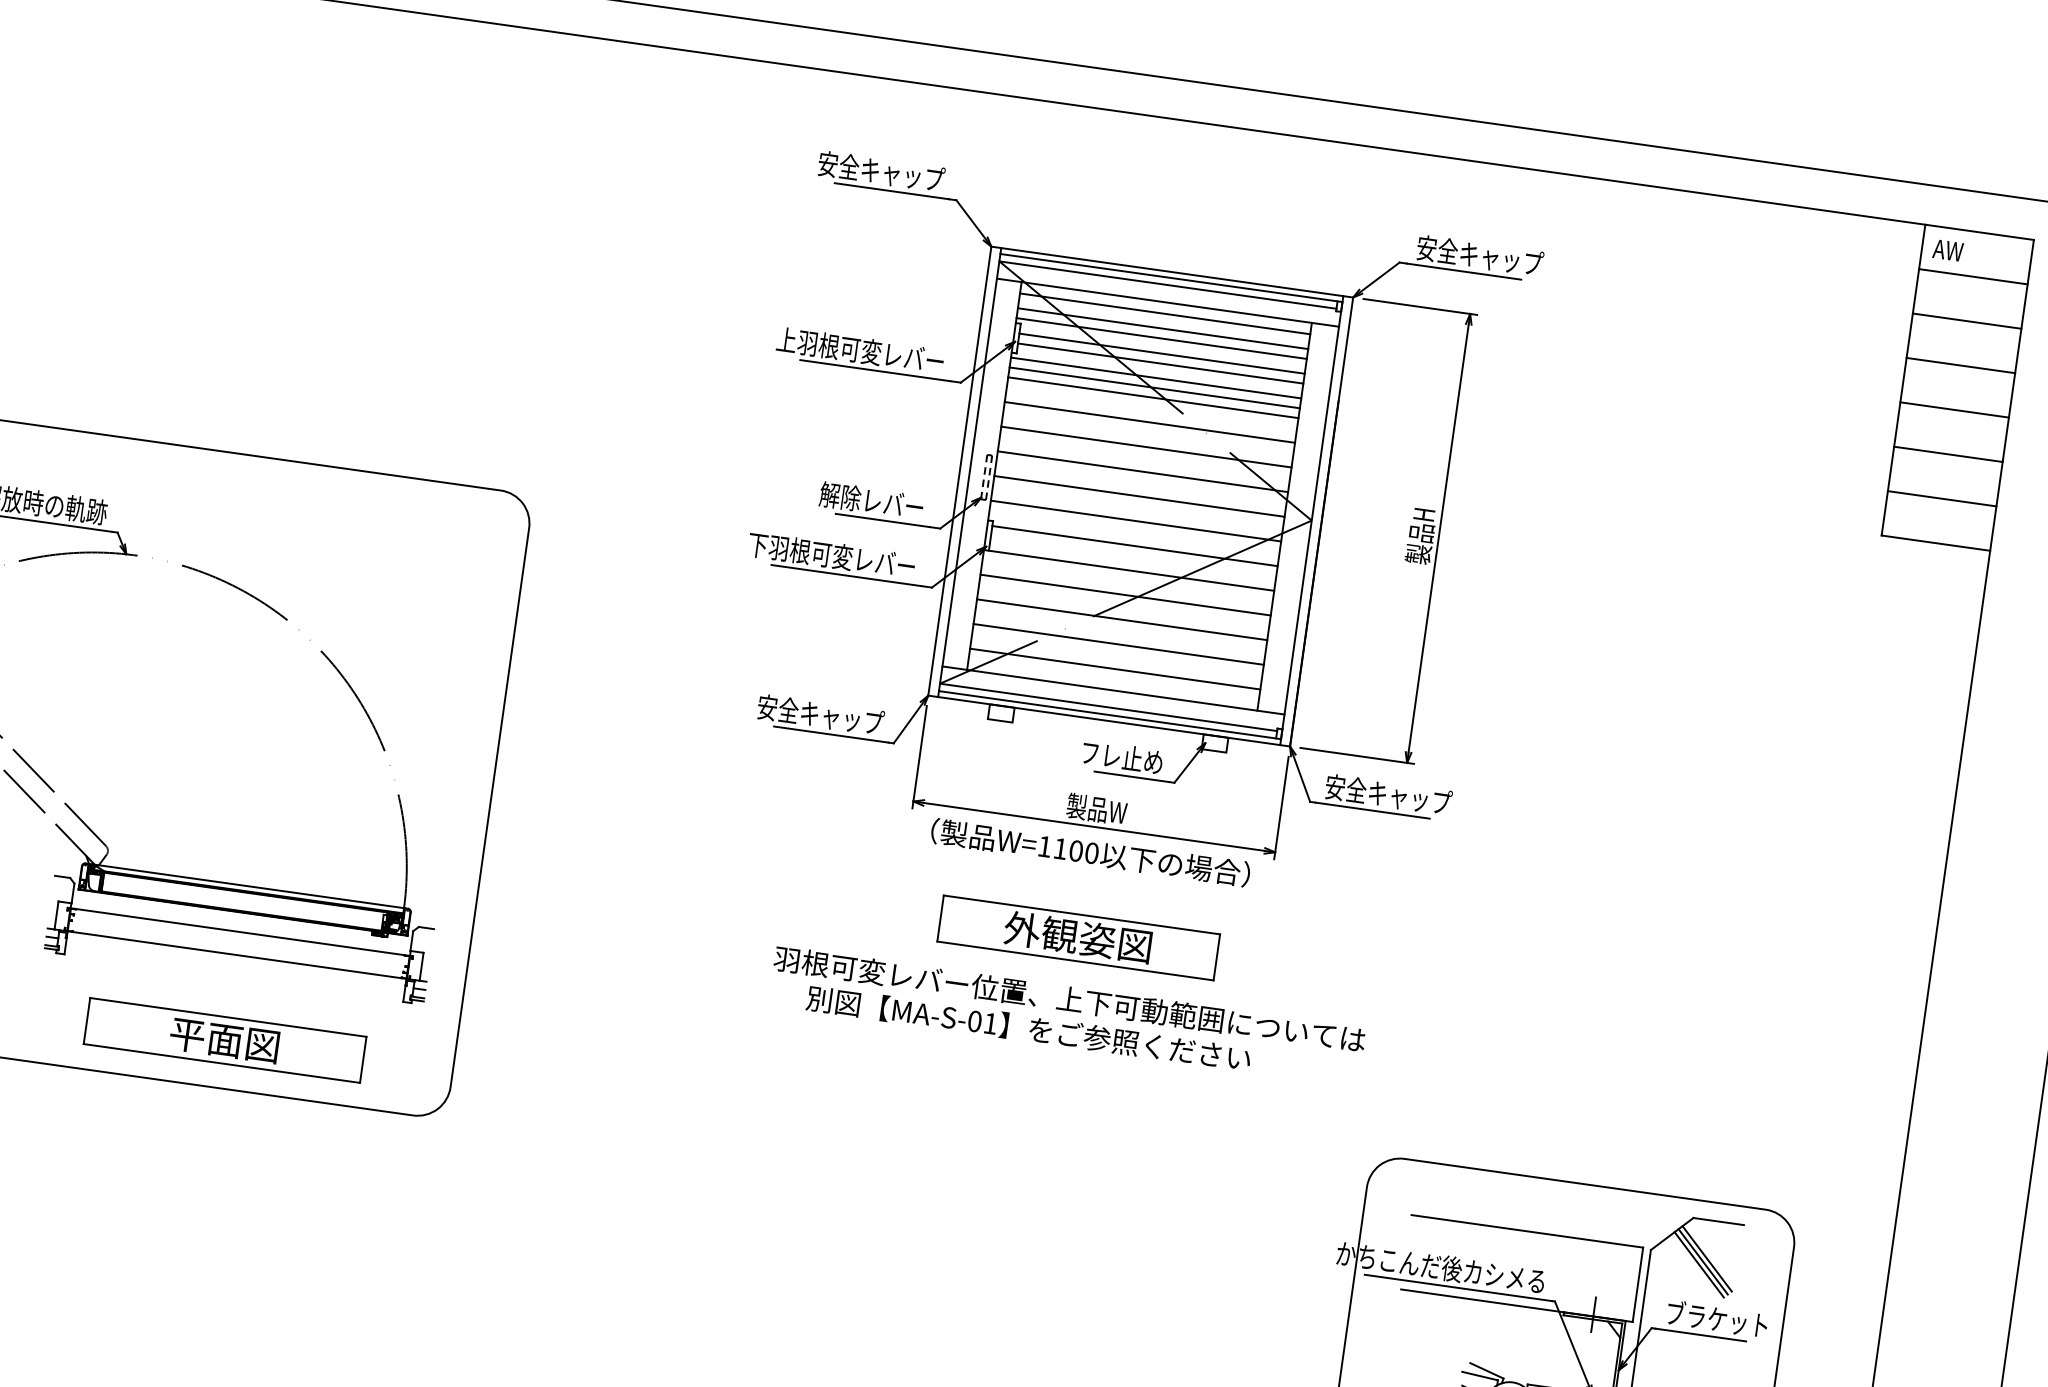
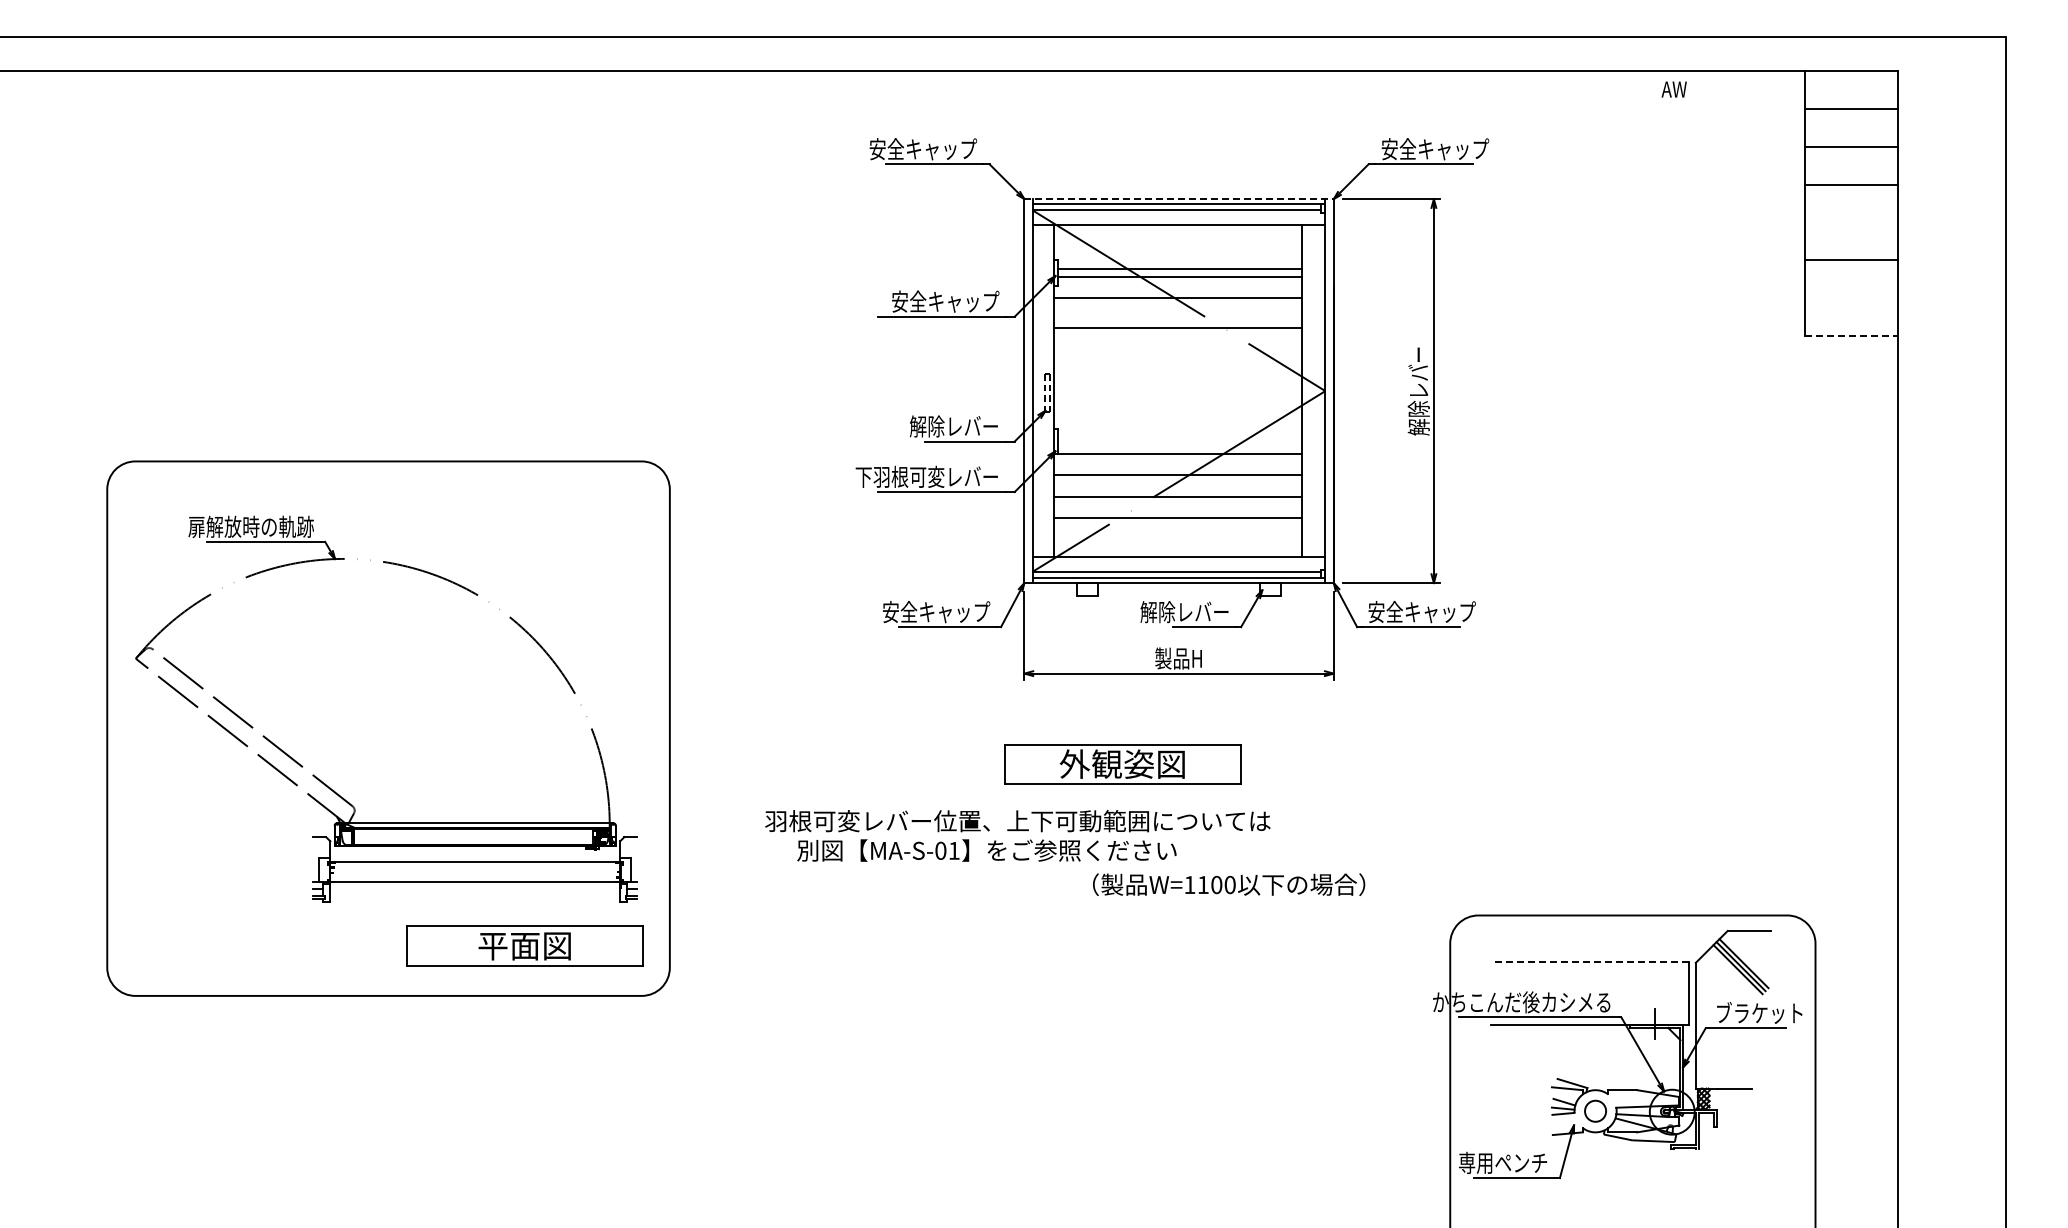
text: (1947, 250) -> (1673, 89), moved
line: (1172, 272) -> (1179, 199), solid -> dashed
line: (1164, 313) -> (1177, 234), removed
line: (1162, 328) -> (1177, 247), removed
line: (1160, 338) -> (1177, 256), removed
text: (861, 350) -> (927, 301), 上羽根可変レバー -> 安全キャップ
line: (1155, 377) -> (1177, 289), removed
line: (1152, 397) -> (1177, 306), removed
line: (1954, 409) -> (1851, 222), removed
line: (1145, 446) -> (1177, 348), removed
line: (1142, 472) -> (1177, 370), removed
line: (1138, 496) -> (1177, 391), removed
line: (1942, 498) -> (1851, 298), removed
line: (1135, 521) -> (1177, 412), removed
text: (1420, 536) -> (1418, 391), 製品H -> 解除レバー
line: (1937, 543) -> (1852, 336), solid -> dashed
line: (1135, 546) -> (1180, 433), removed
line: (1114, 668) -> (1177, 538), removed
text: (1110, 756) -> (1184, 612), フレ止め -> 解除レバー
text: (1097, 809) -> (1179, 658), 製品W -> 製品H
text: (1091, 852) -> (1229, 884), moved
part: (1078, 937) -> (1122, 764), moved
text: (1067, 1016) -> (1017, 835), moved
part: (224, 1039) -> (524, 945), moved
line: (1526, 1230) -> (1589, 961), solid -> dashed

